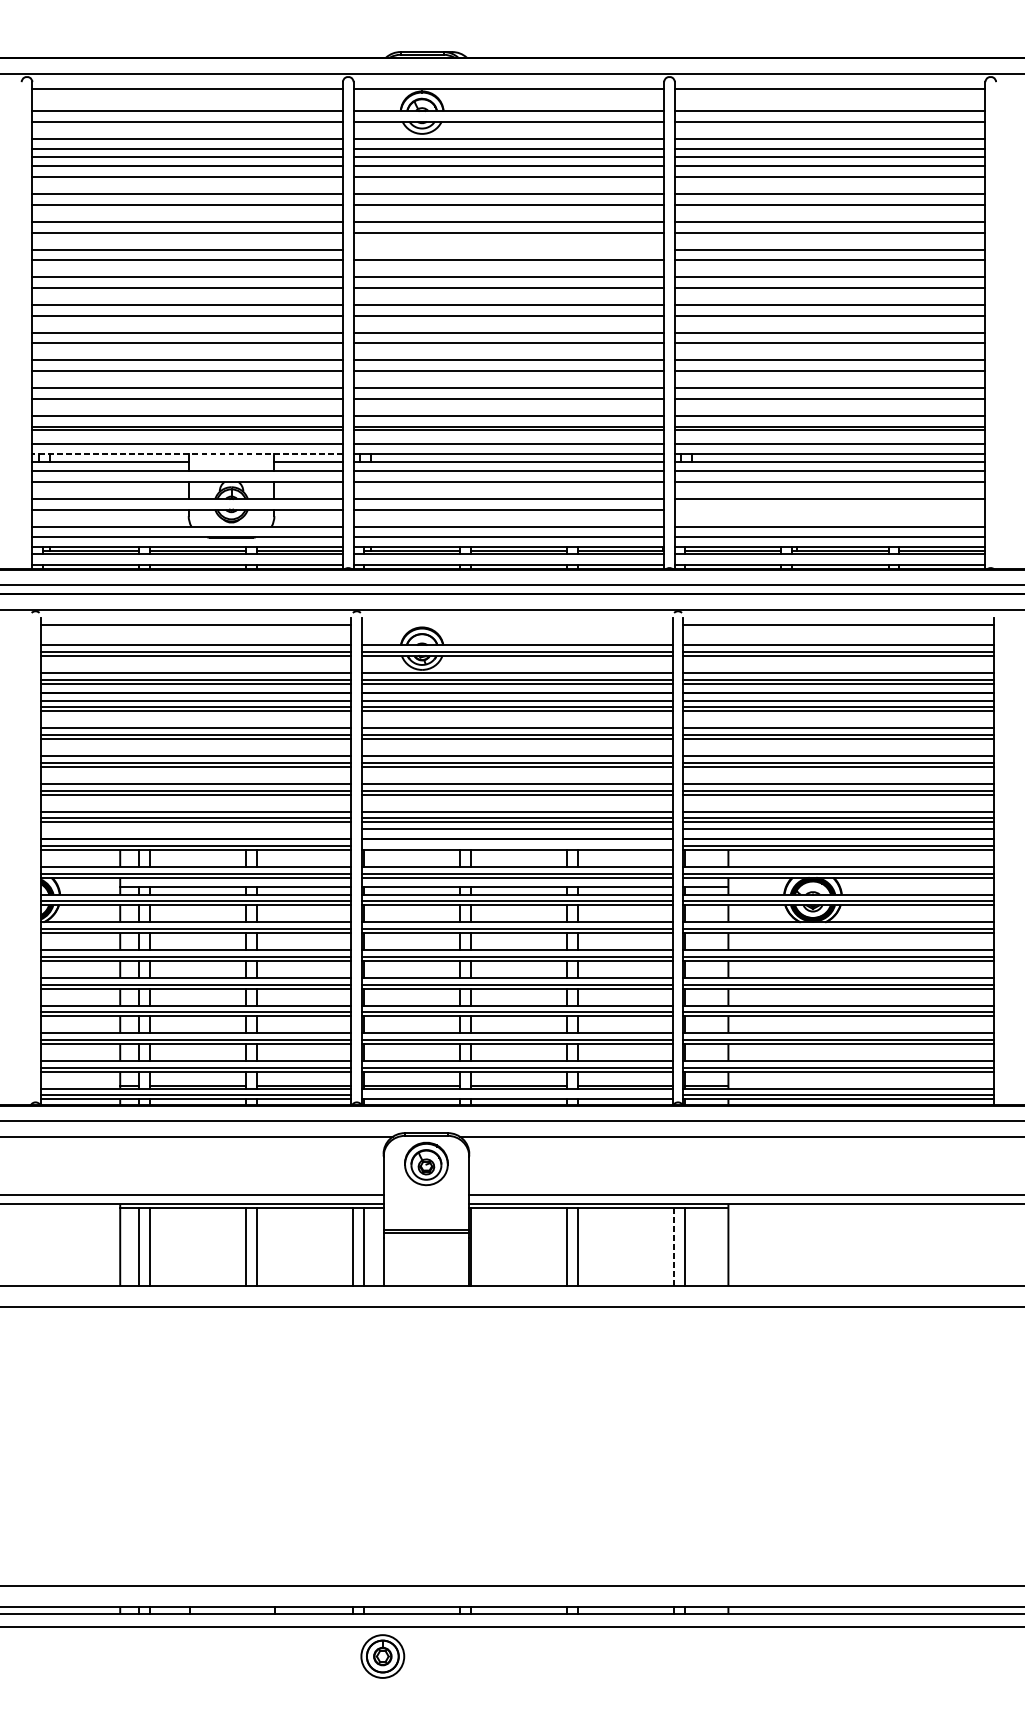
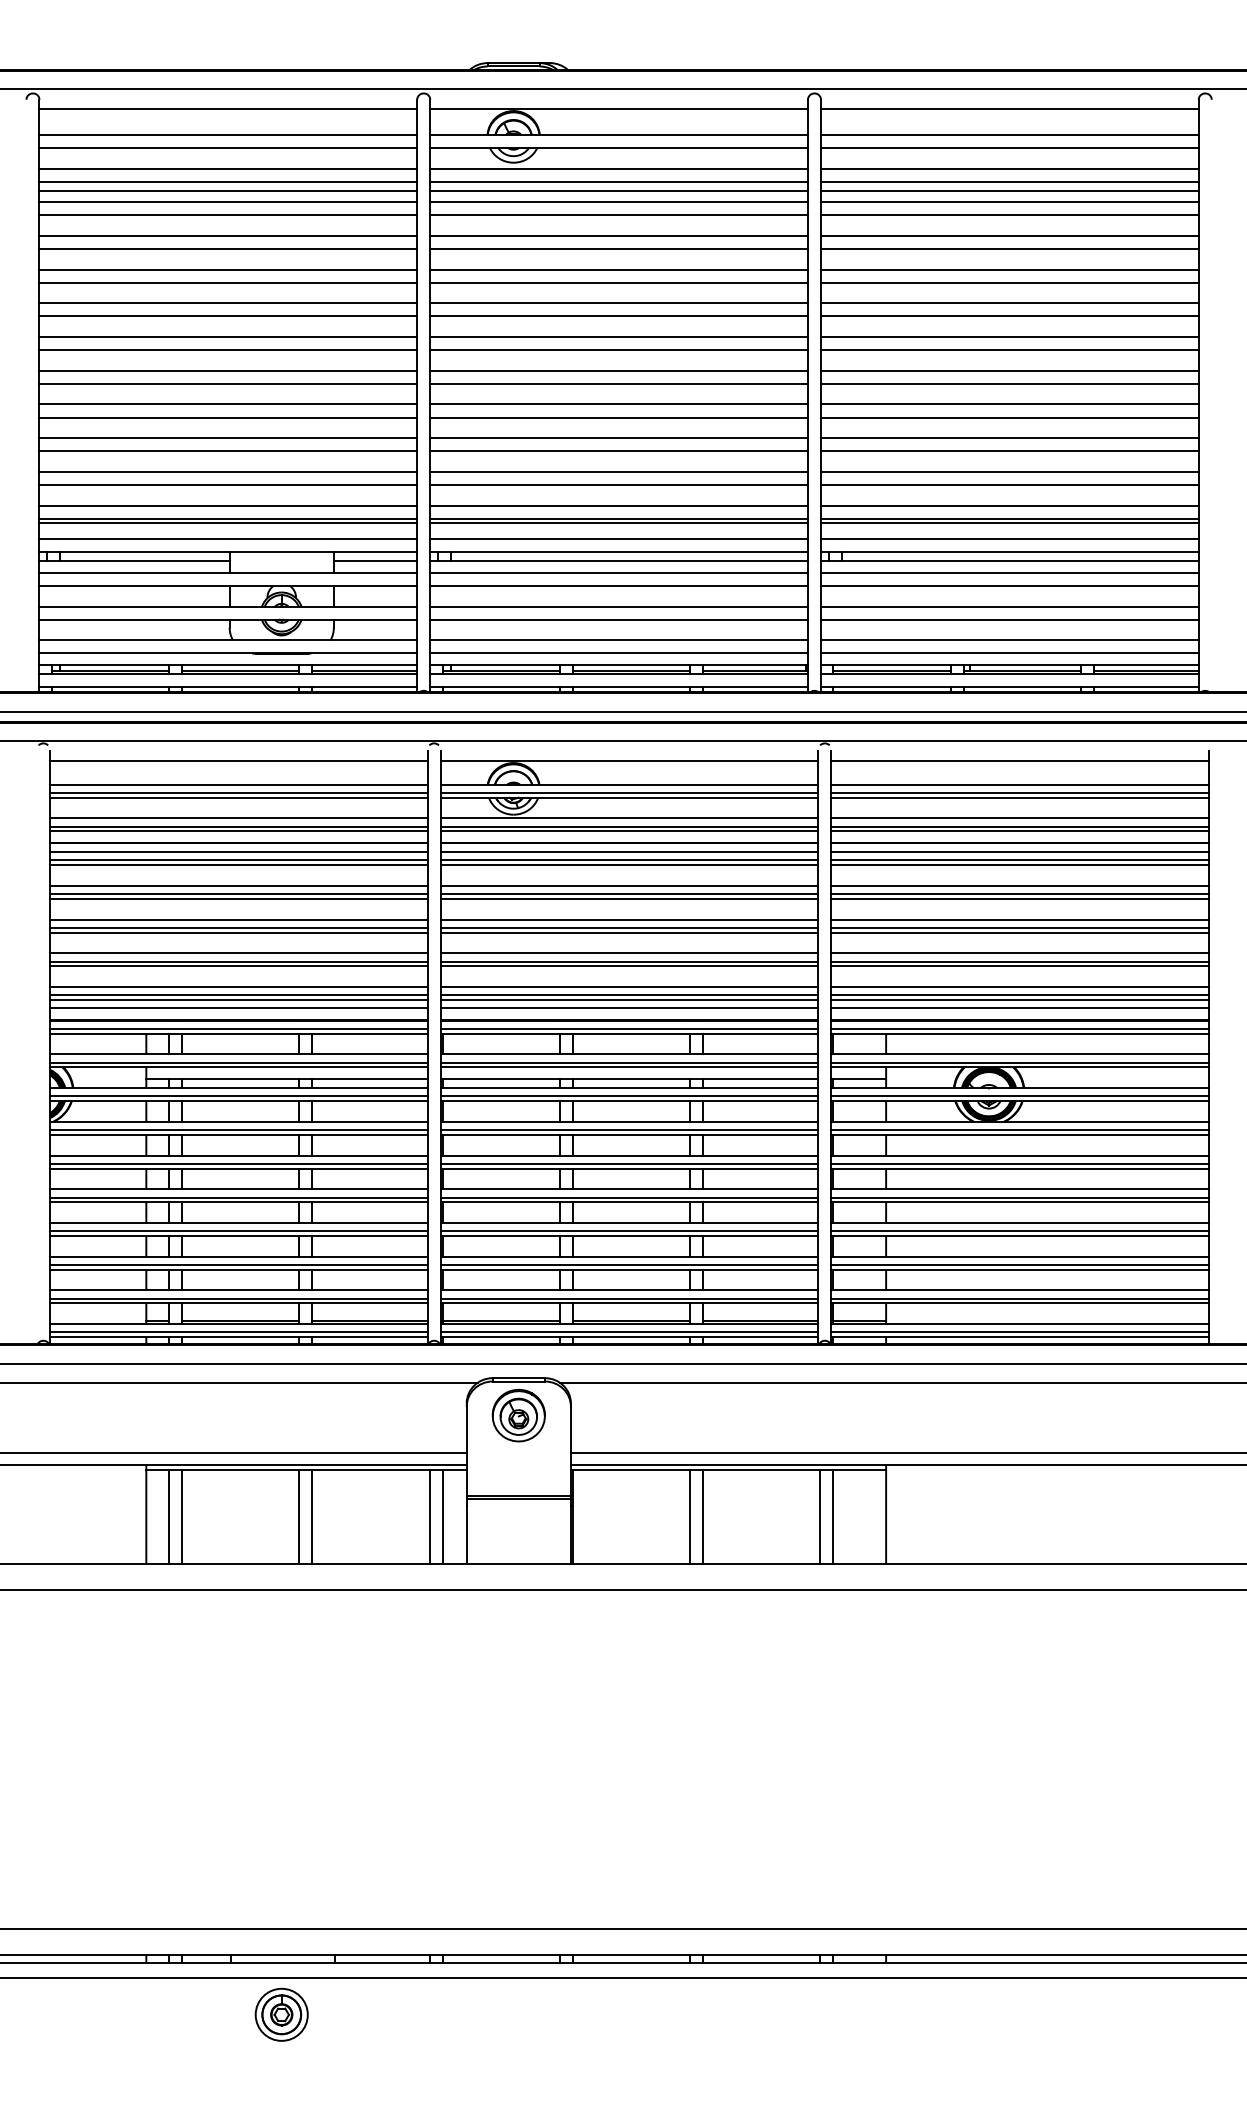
line: (508, 249) -> (618, 303), added
line: (187, 454) -> (228, 552), dashed -> solid
line: (829, 509) -> (1009, 619), added
line: (517, 625) -> (629, 760), added
line: (195, 829) -> (238, 1008), added
line: (517, 845) -> (629, 1028), added
line: (517, 1095) -> (629, 1332), added
line: (674, 1246) -> (820, 1516), dashed -> solid
part: (382, 1656) -> (281, 2014), moved

